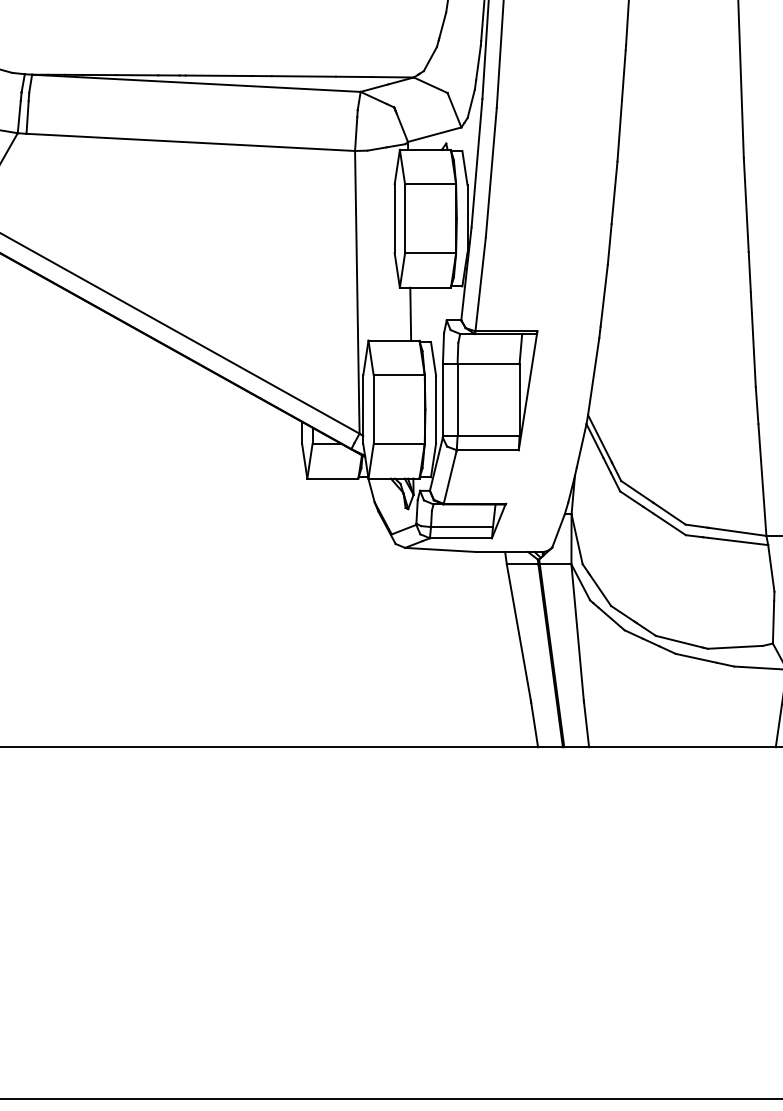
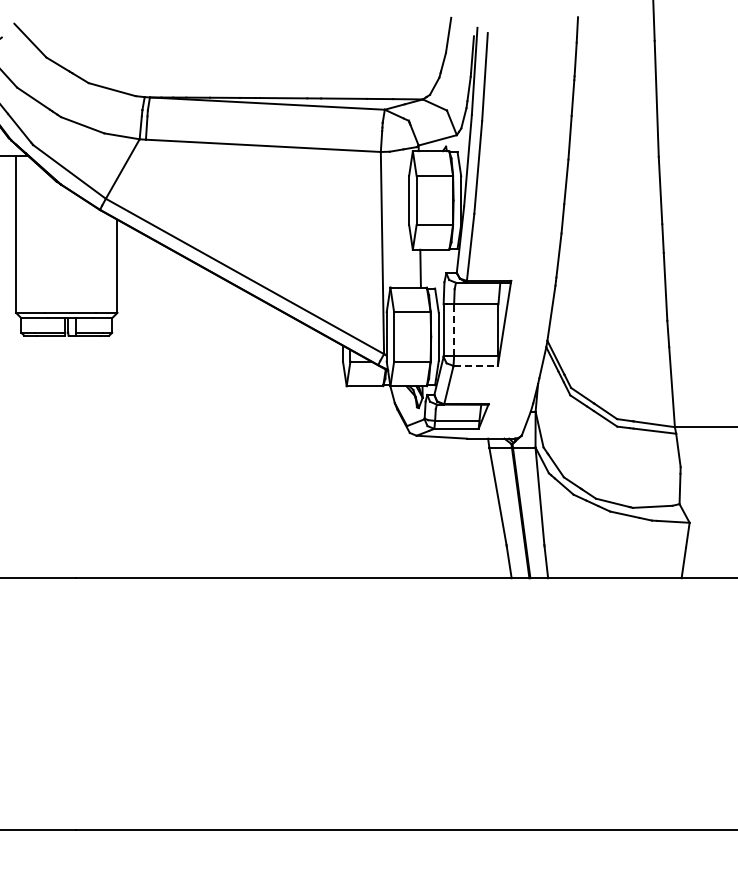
line: (458, 400) -> (454, 330), solid -> dashed
line: (488, 449) -> (476, 365), solid -> dashed

